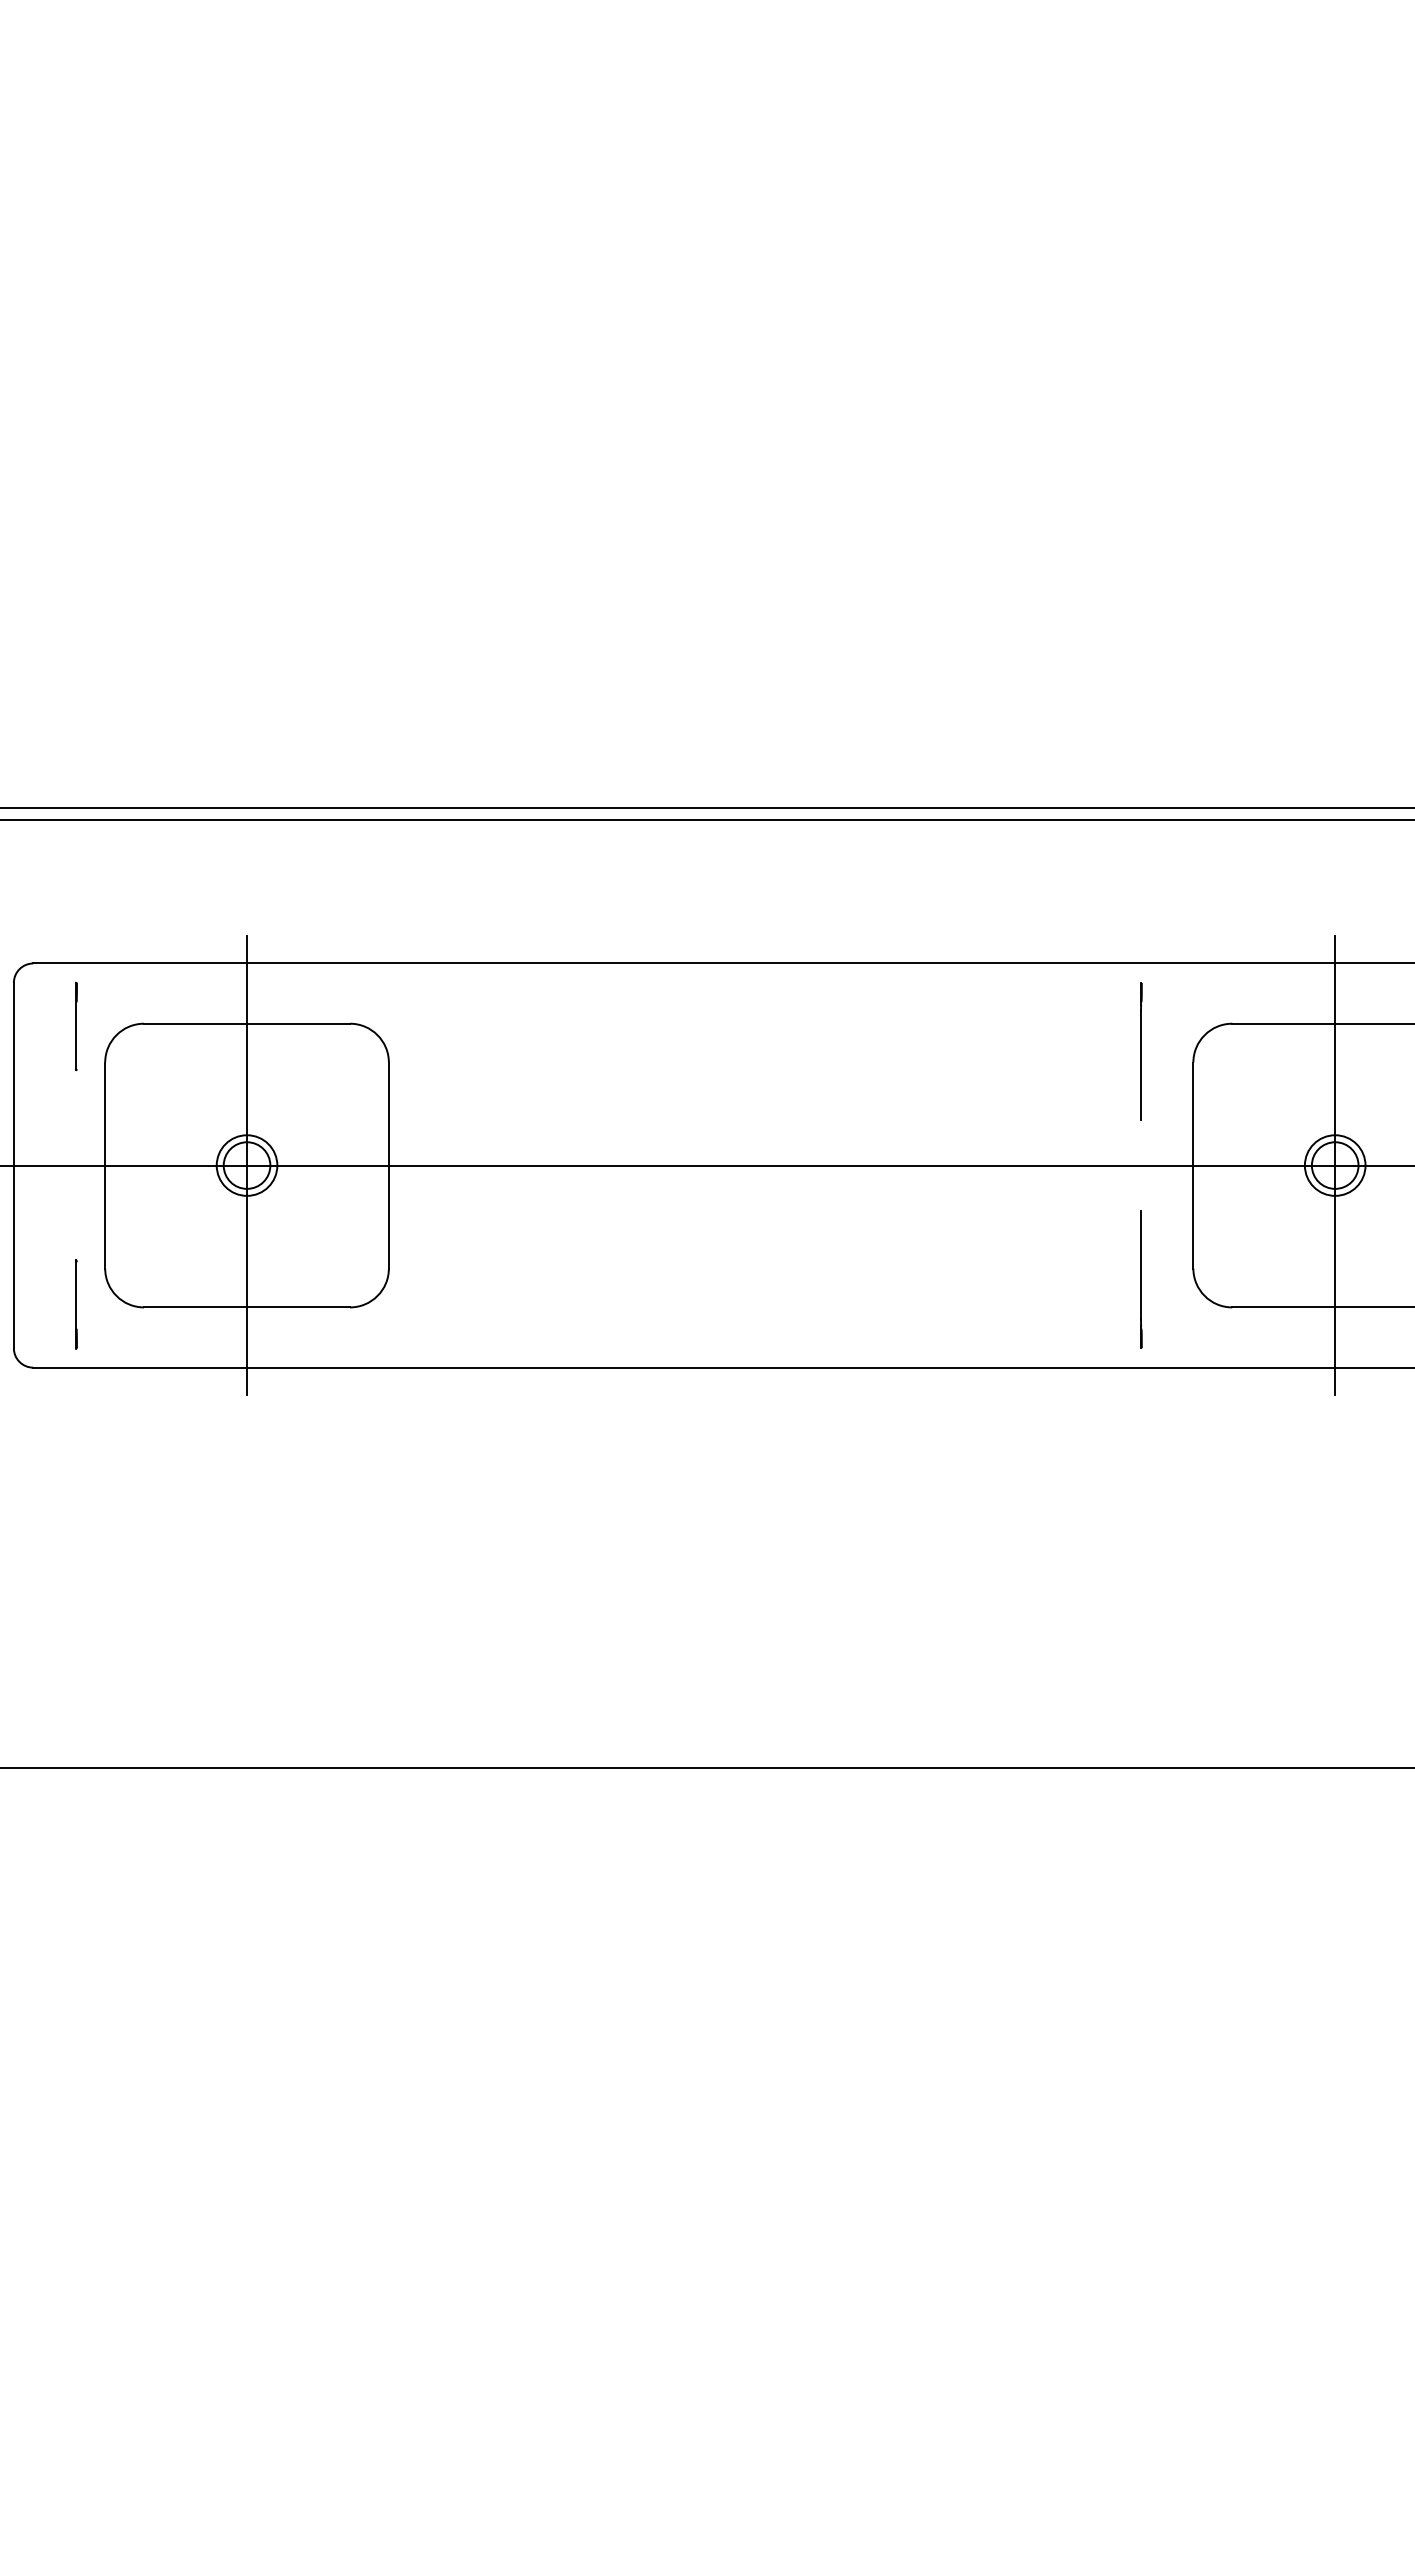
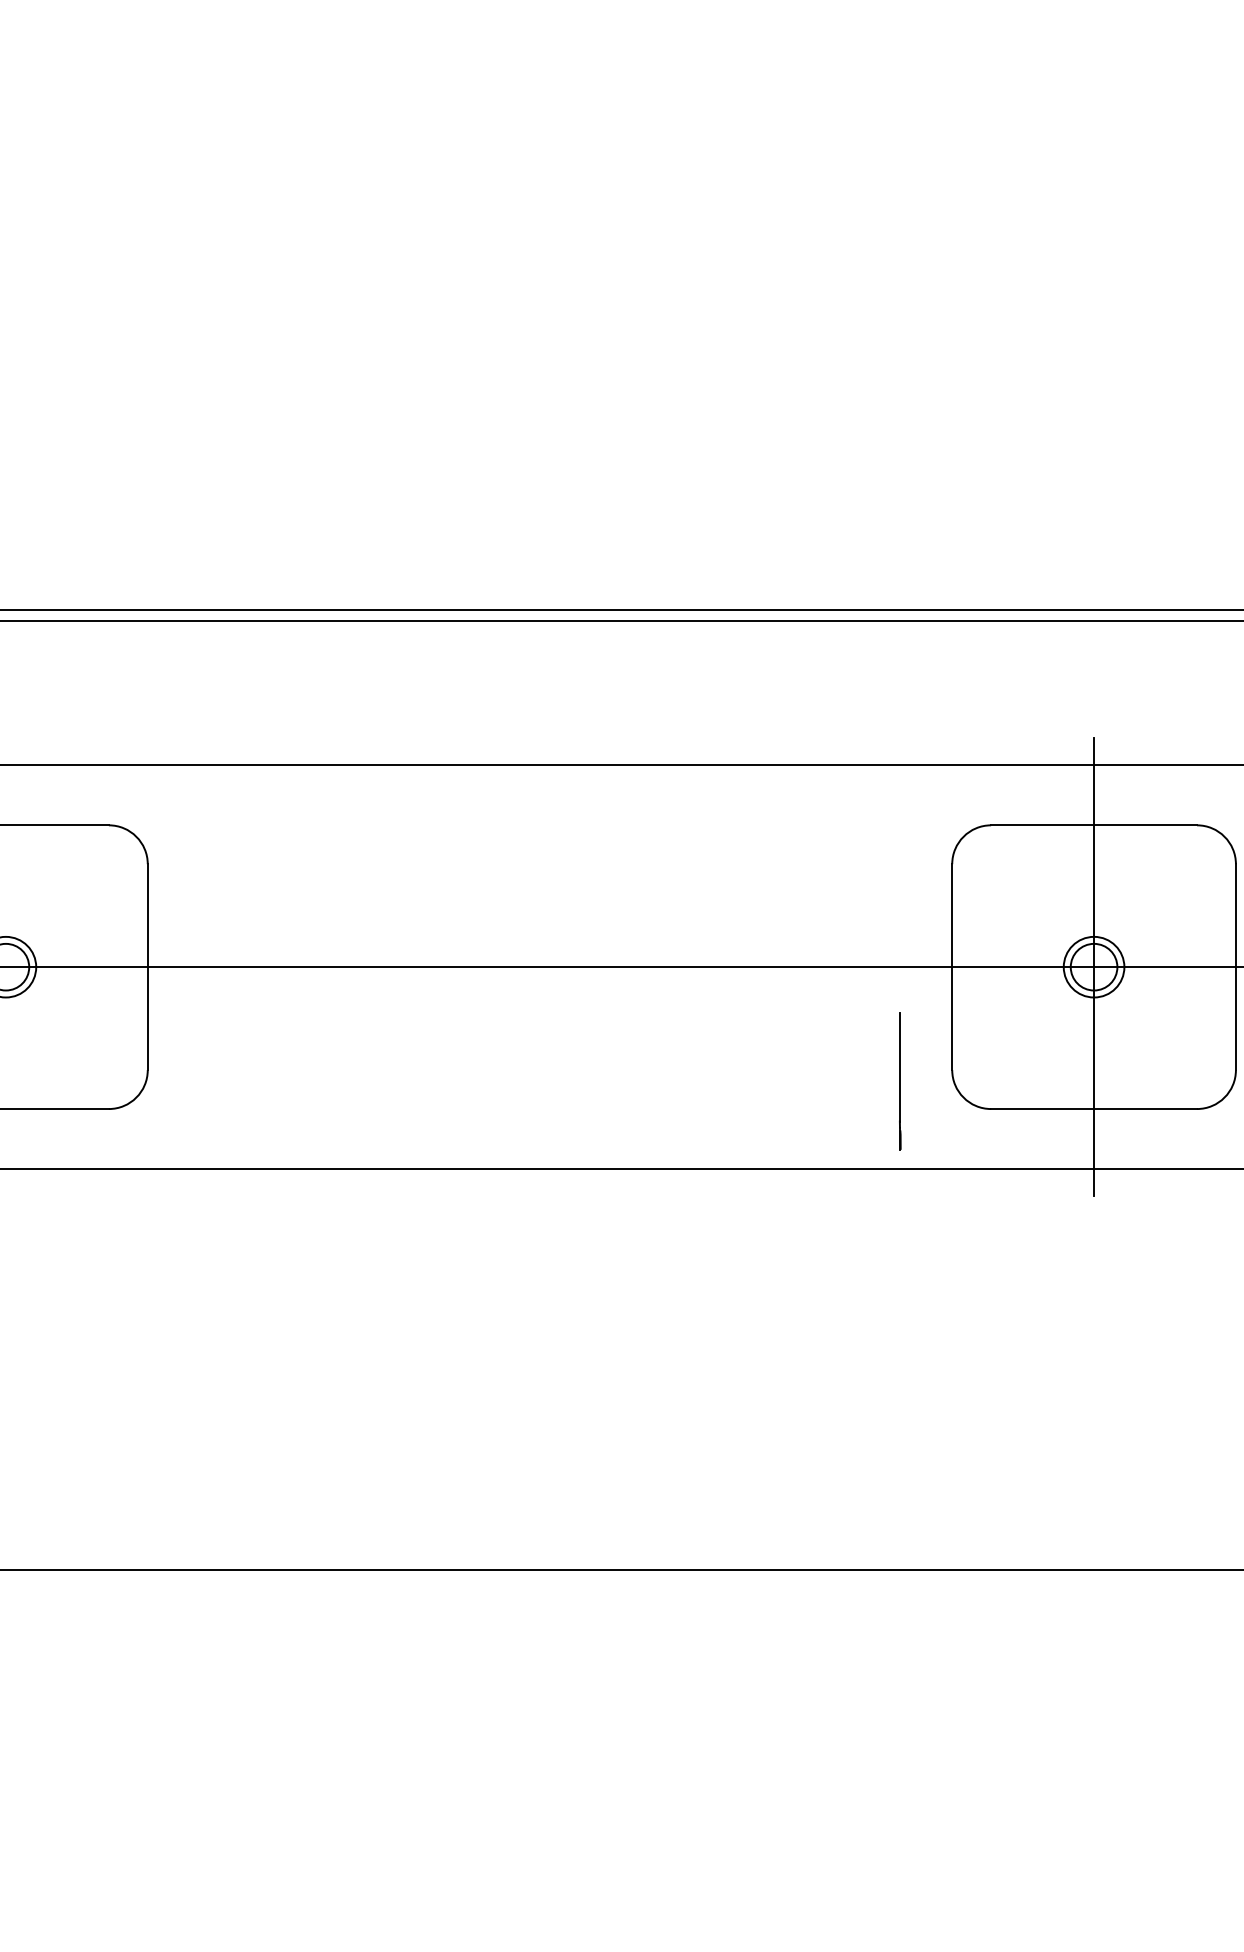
line: (1141, 1051) -> (900, 853), removed
line: (247, 1165) -> (6, 967), removed

